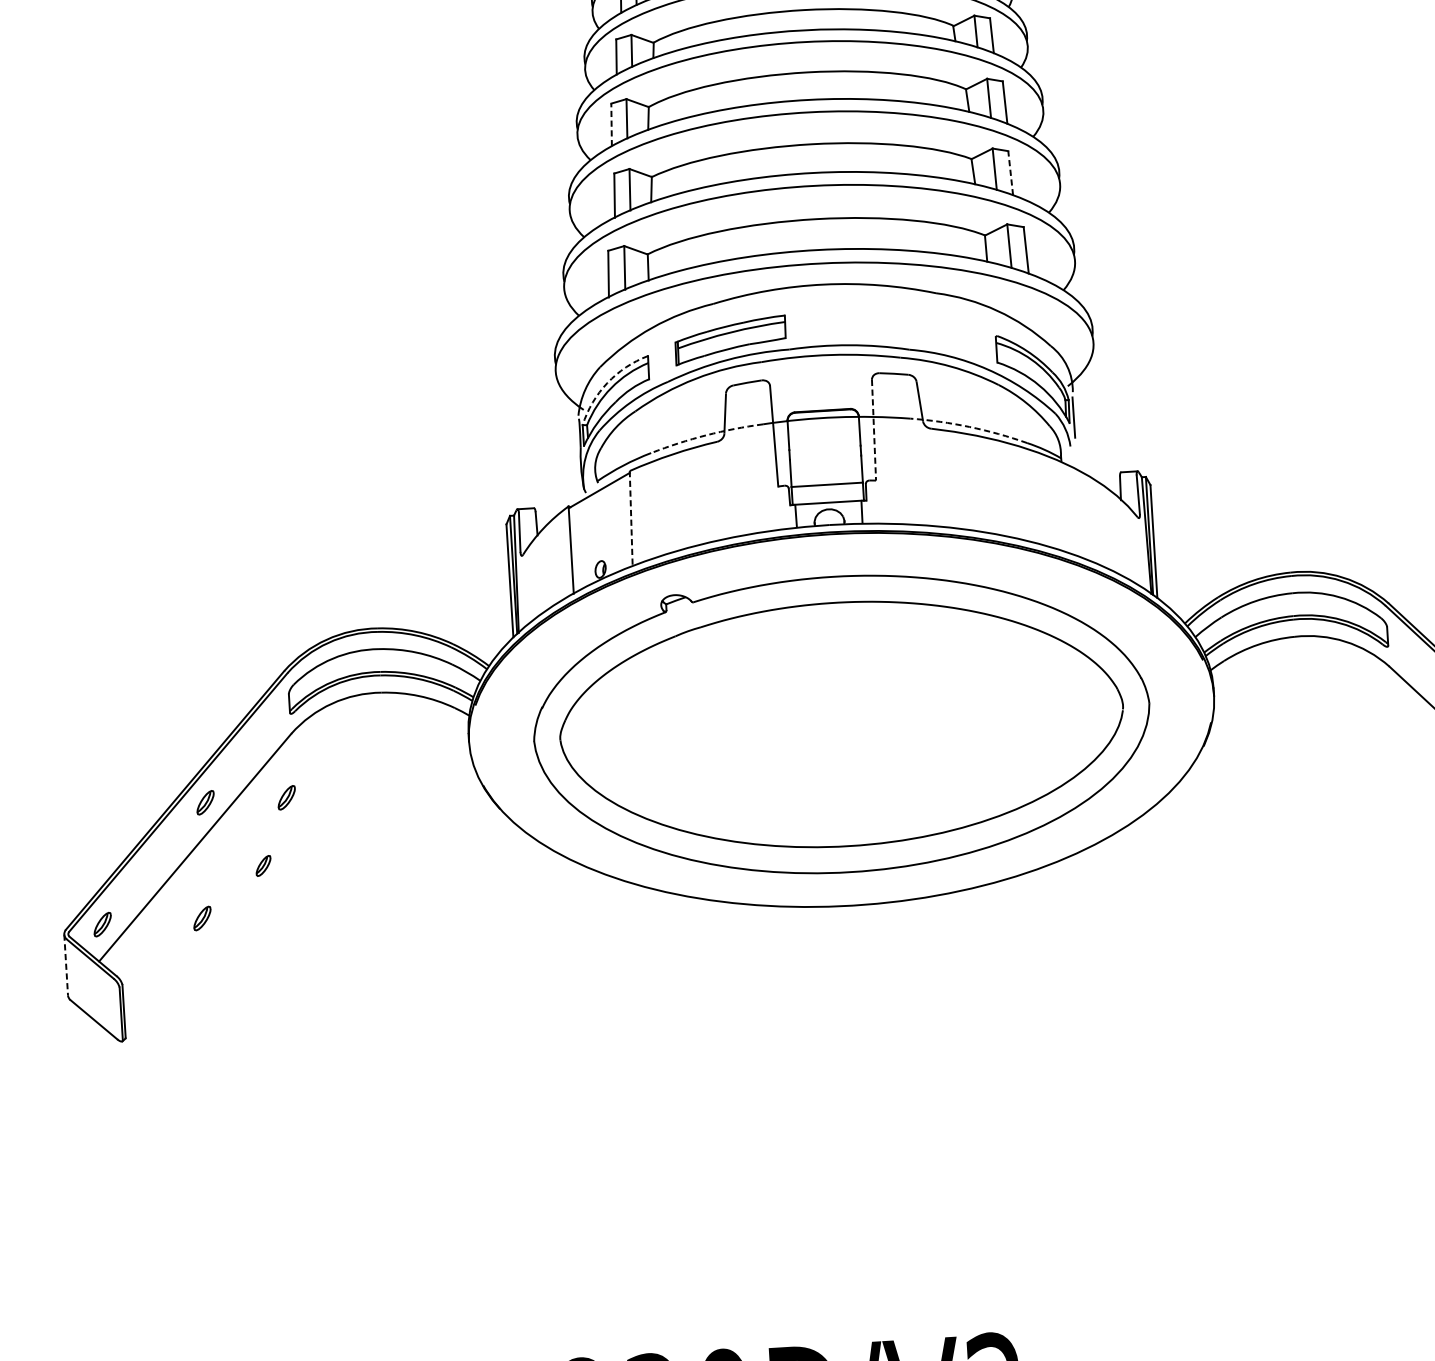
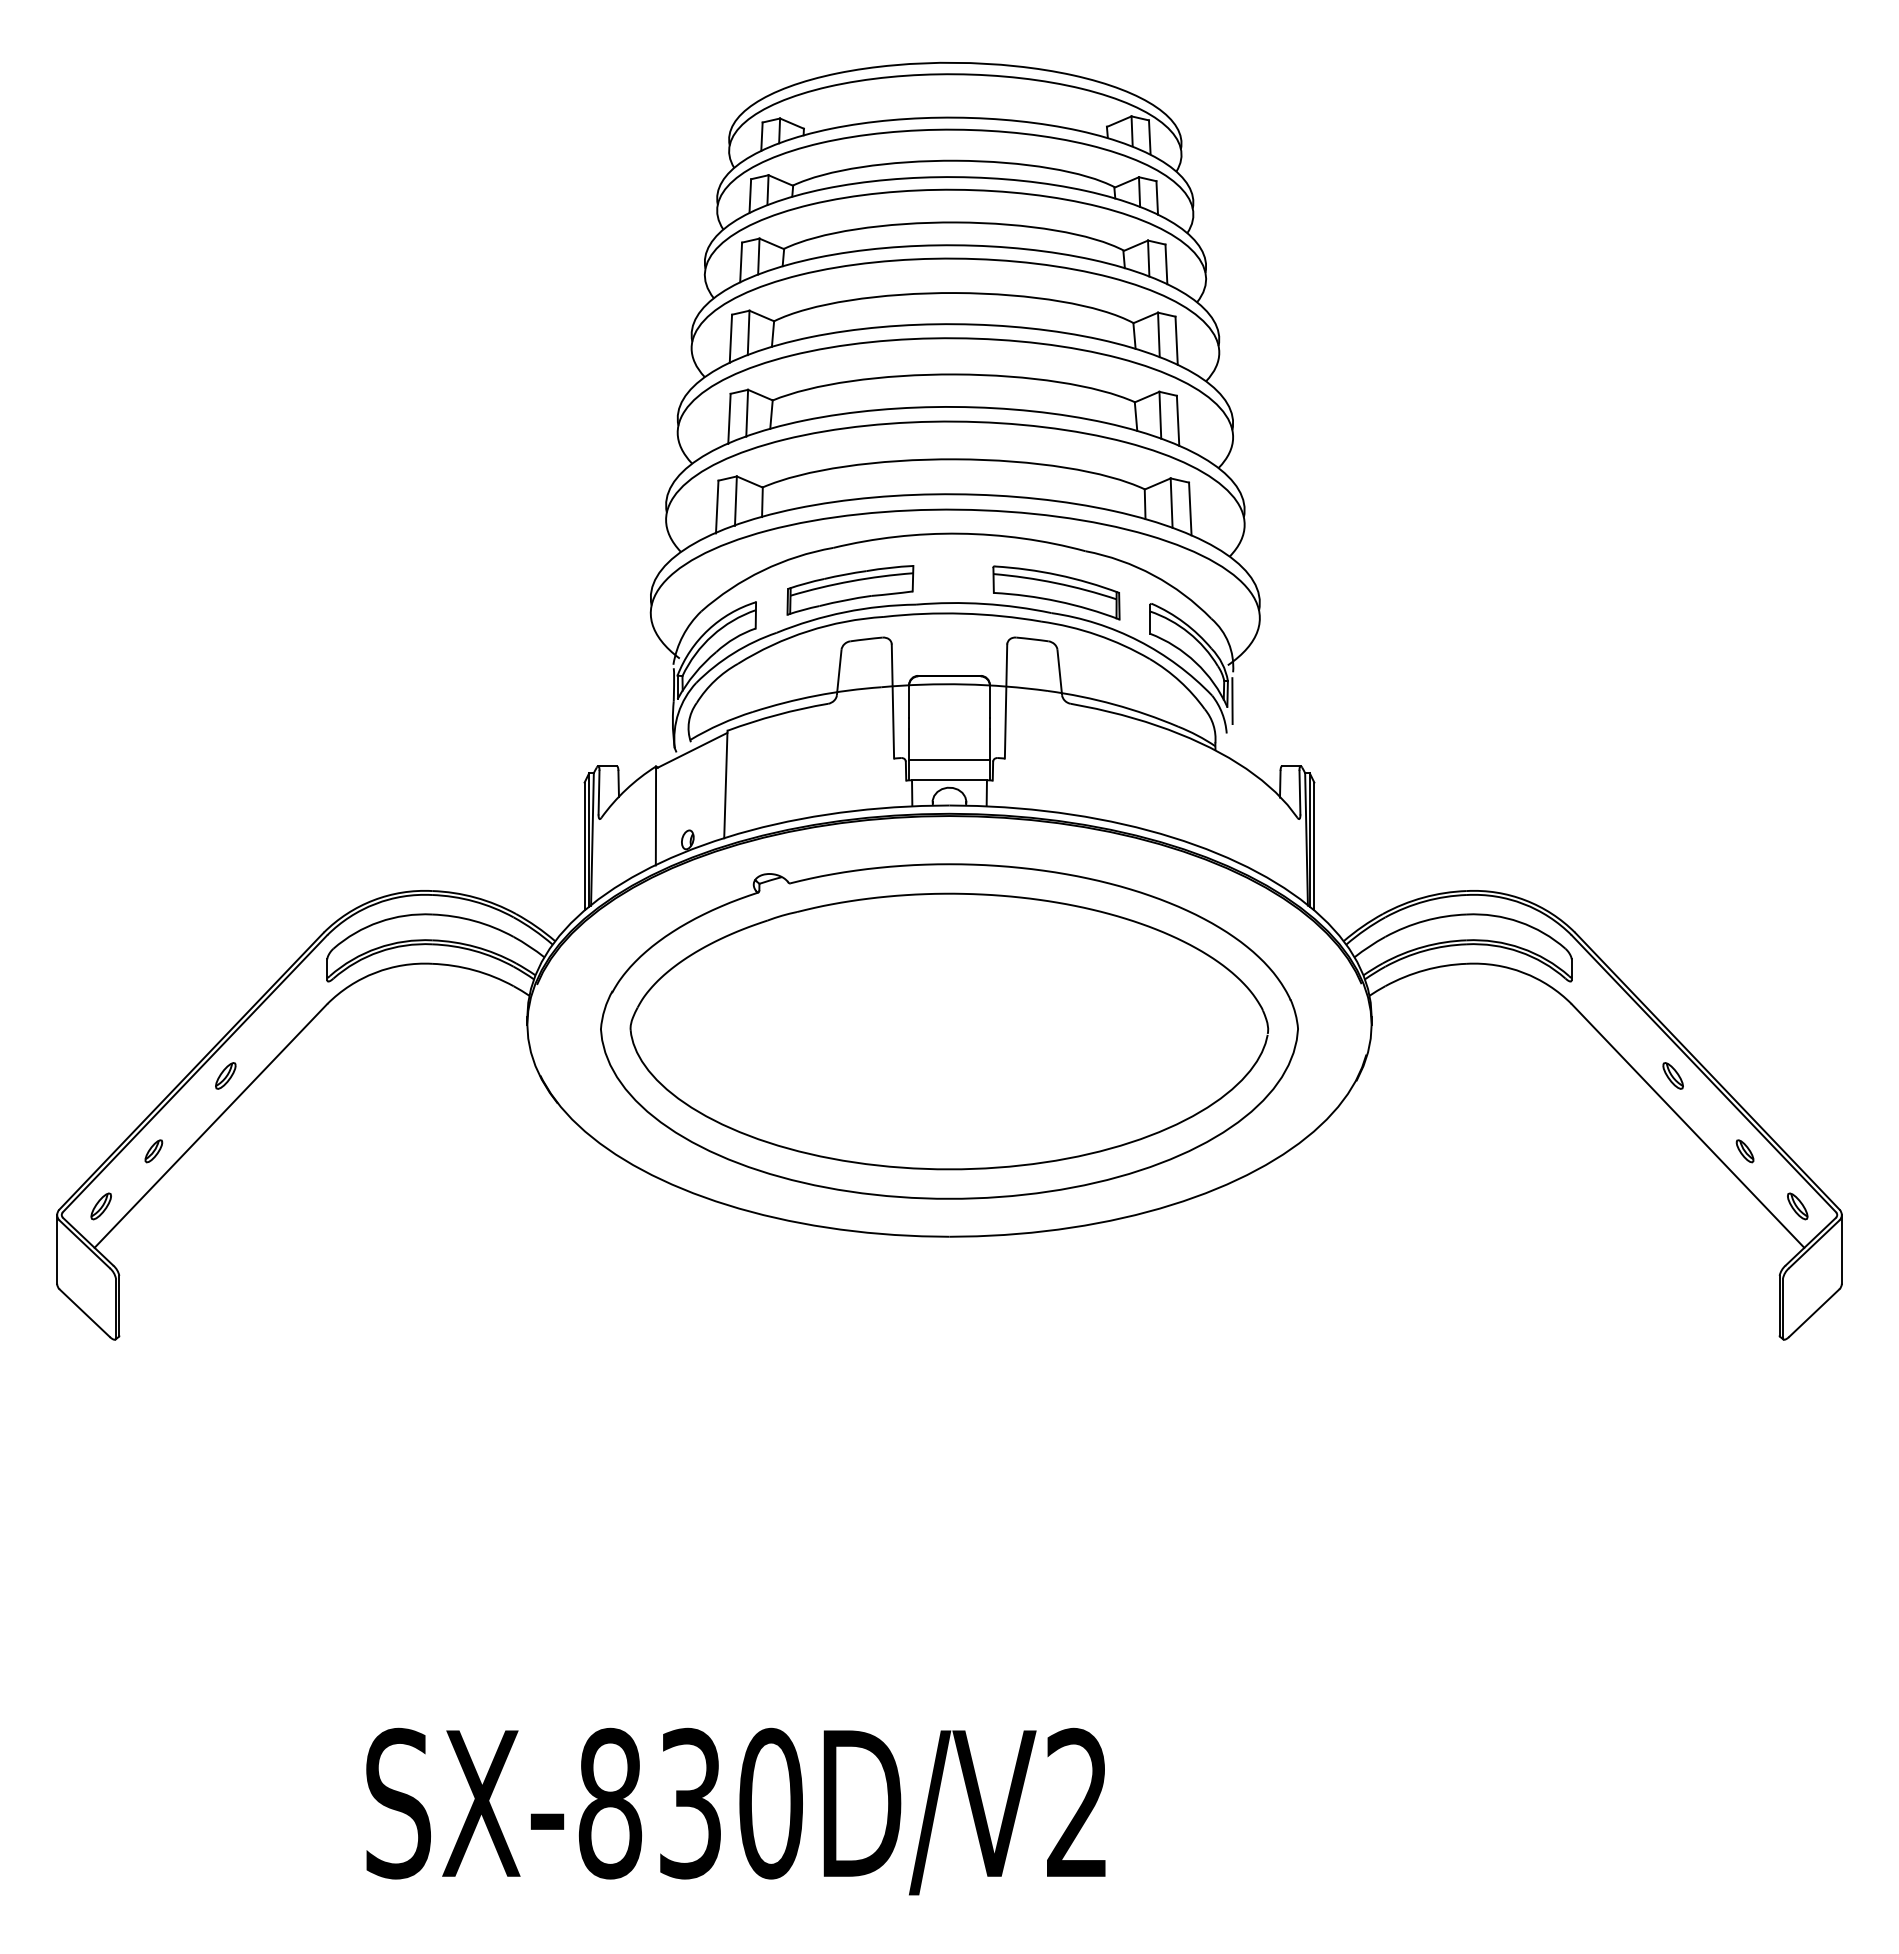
line: (611, 124) -> (730, 338), dashed -> solid
line: (1011, 172) -> (1178, 420), dashed -> solid
part: (912, 331) -> (1056, 592), added
arc: (607, 382) -> (708, 629), dashed -> solid
arc: (969, 426) -> (1114, 704), dashed -> solid
line: (874, 431) -> (1006, 702), dashed -> solid
arc: (706, 435) -> (816, 695), dashed -> solid
line: (630, 518) -> (725, 784), dashed -> solid
part: (286, 797) -> (317, 1075), removed
part: (263, 866) -> (153, 1151), moved
part: (201, 918) -> (213, 1206), removed
line: (66, 965) -> (57, 1249), dashed -> solid

